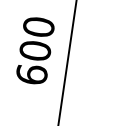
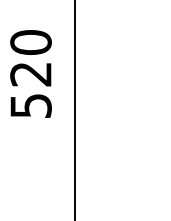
text: (33, 62) -> (30, 89), 600 -> 520

